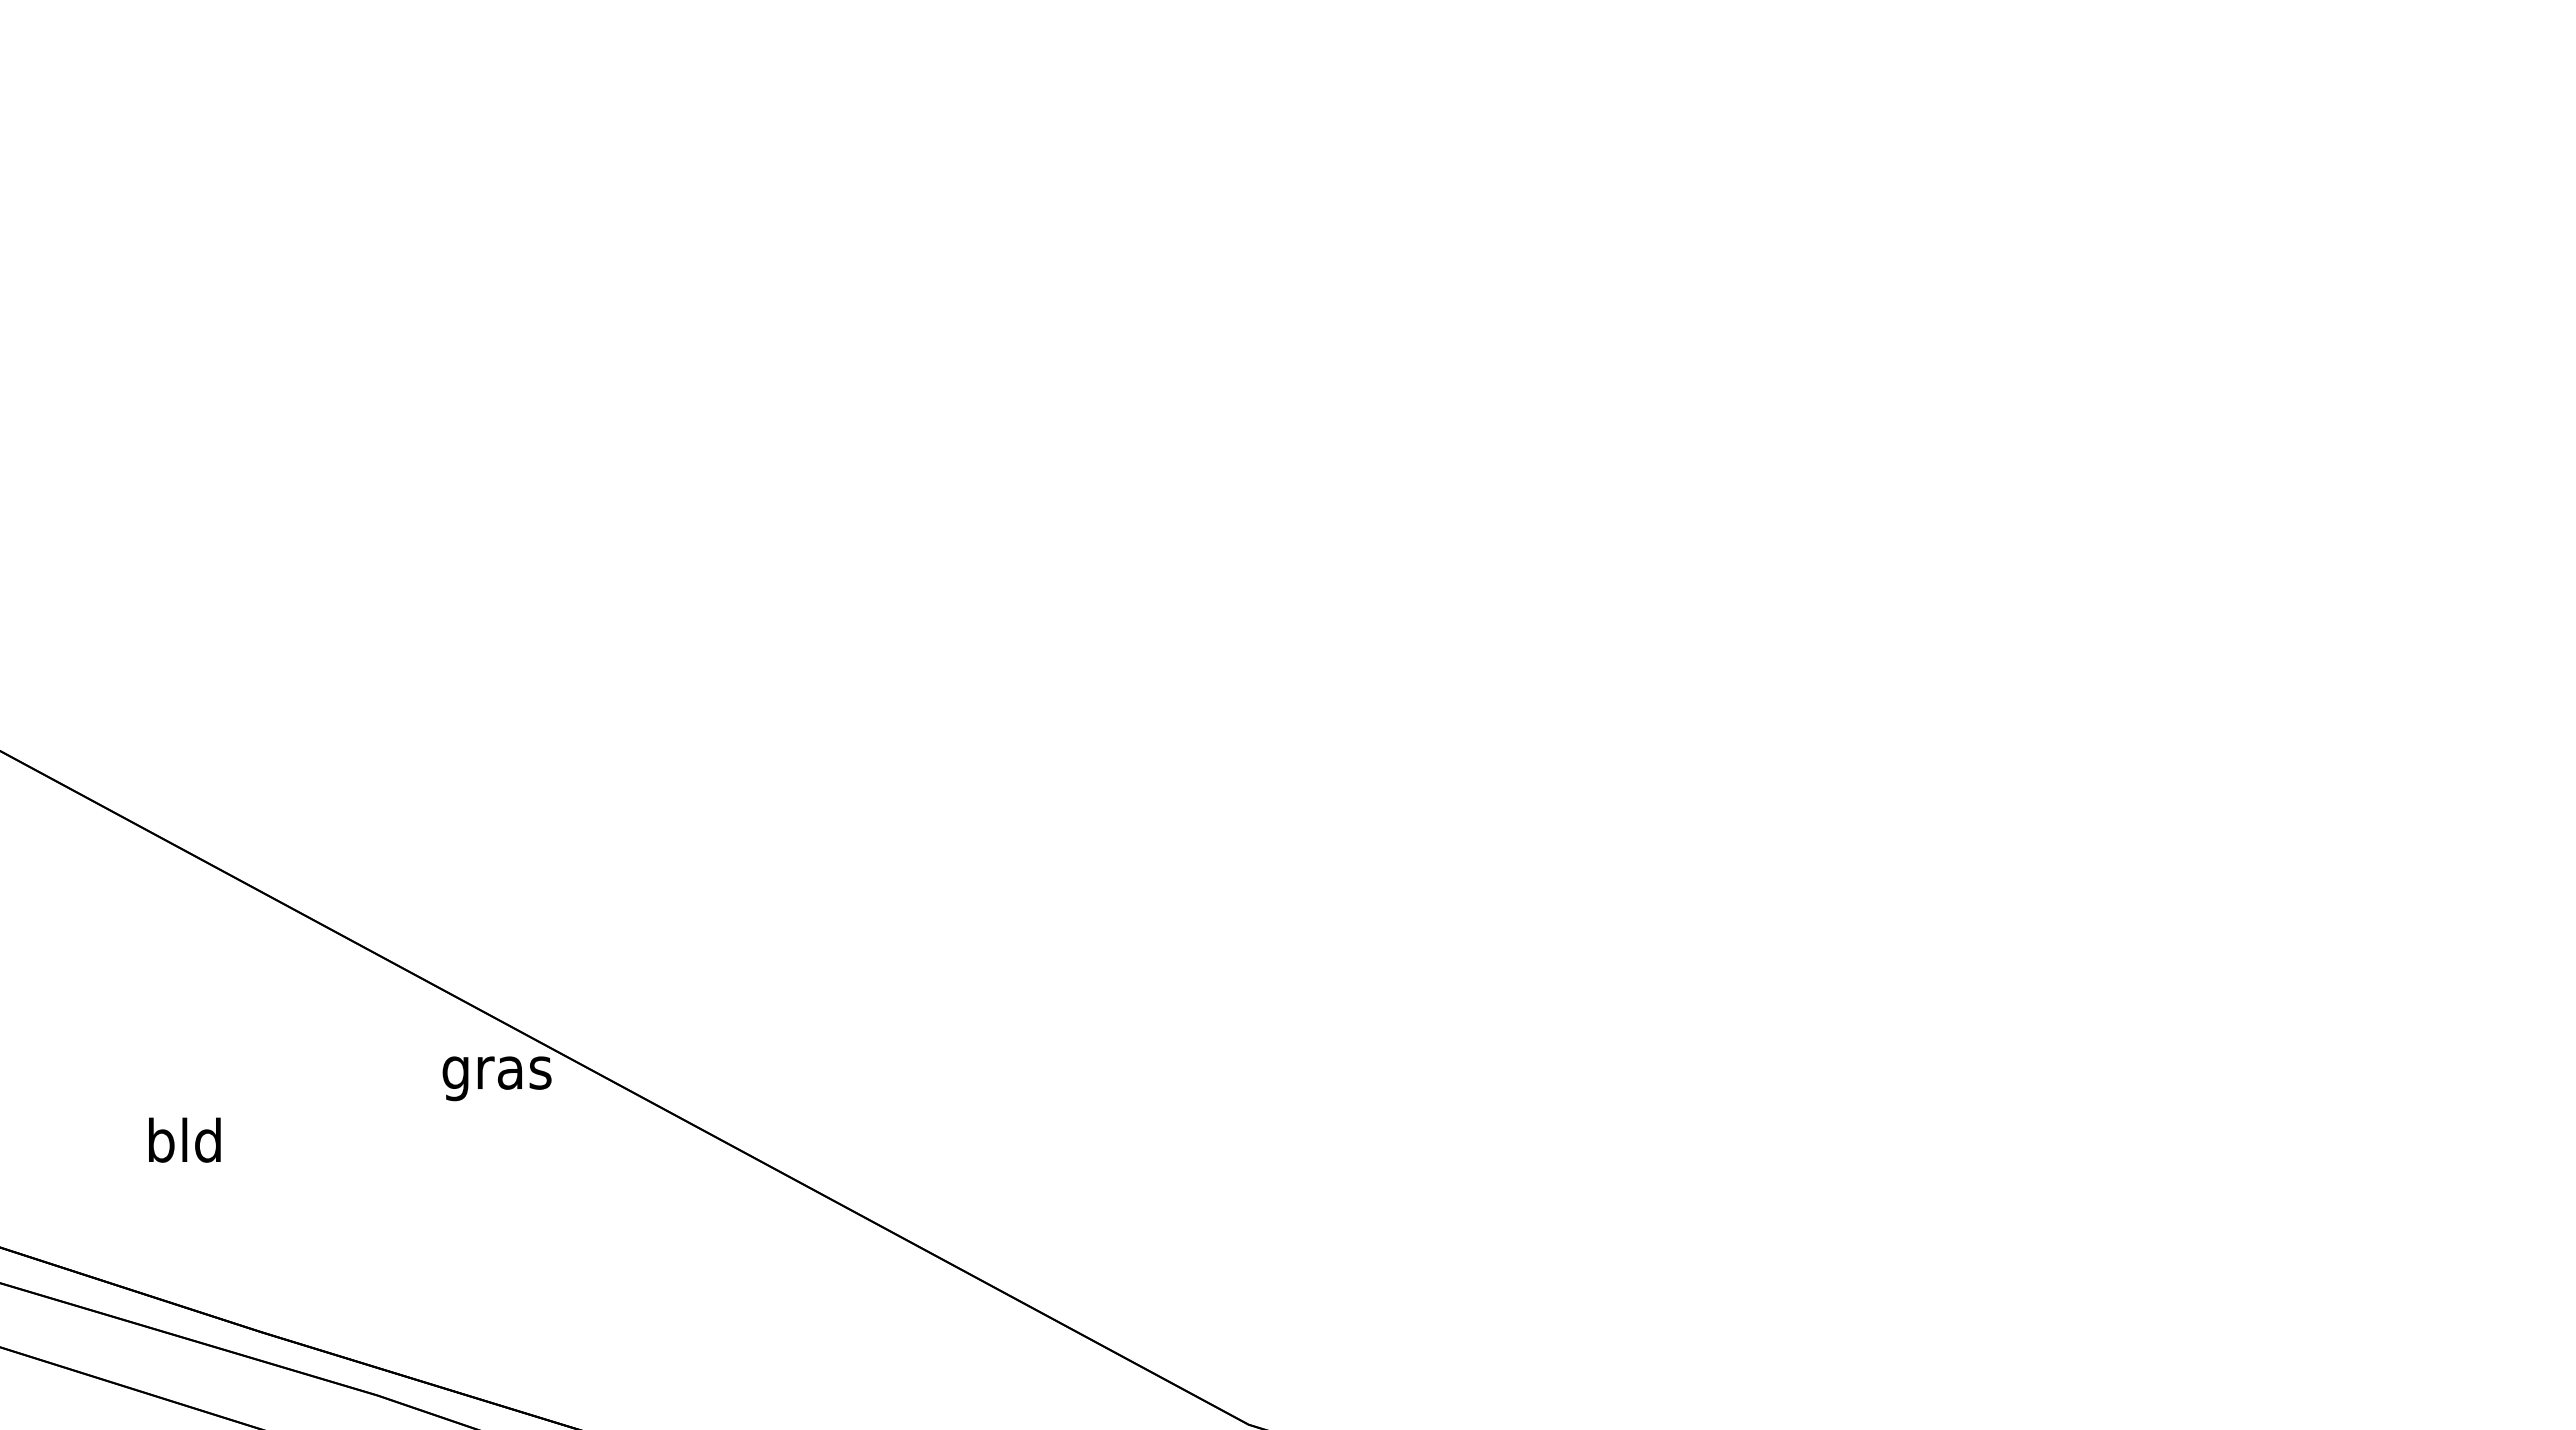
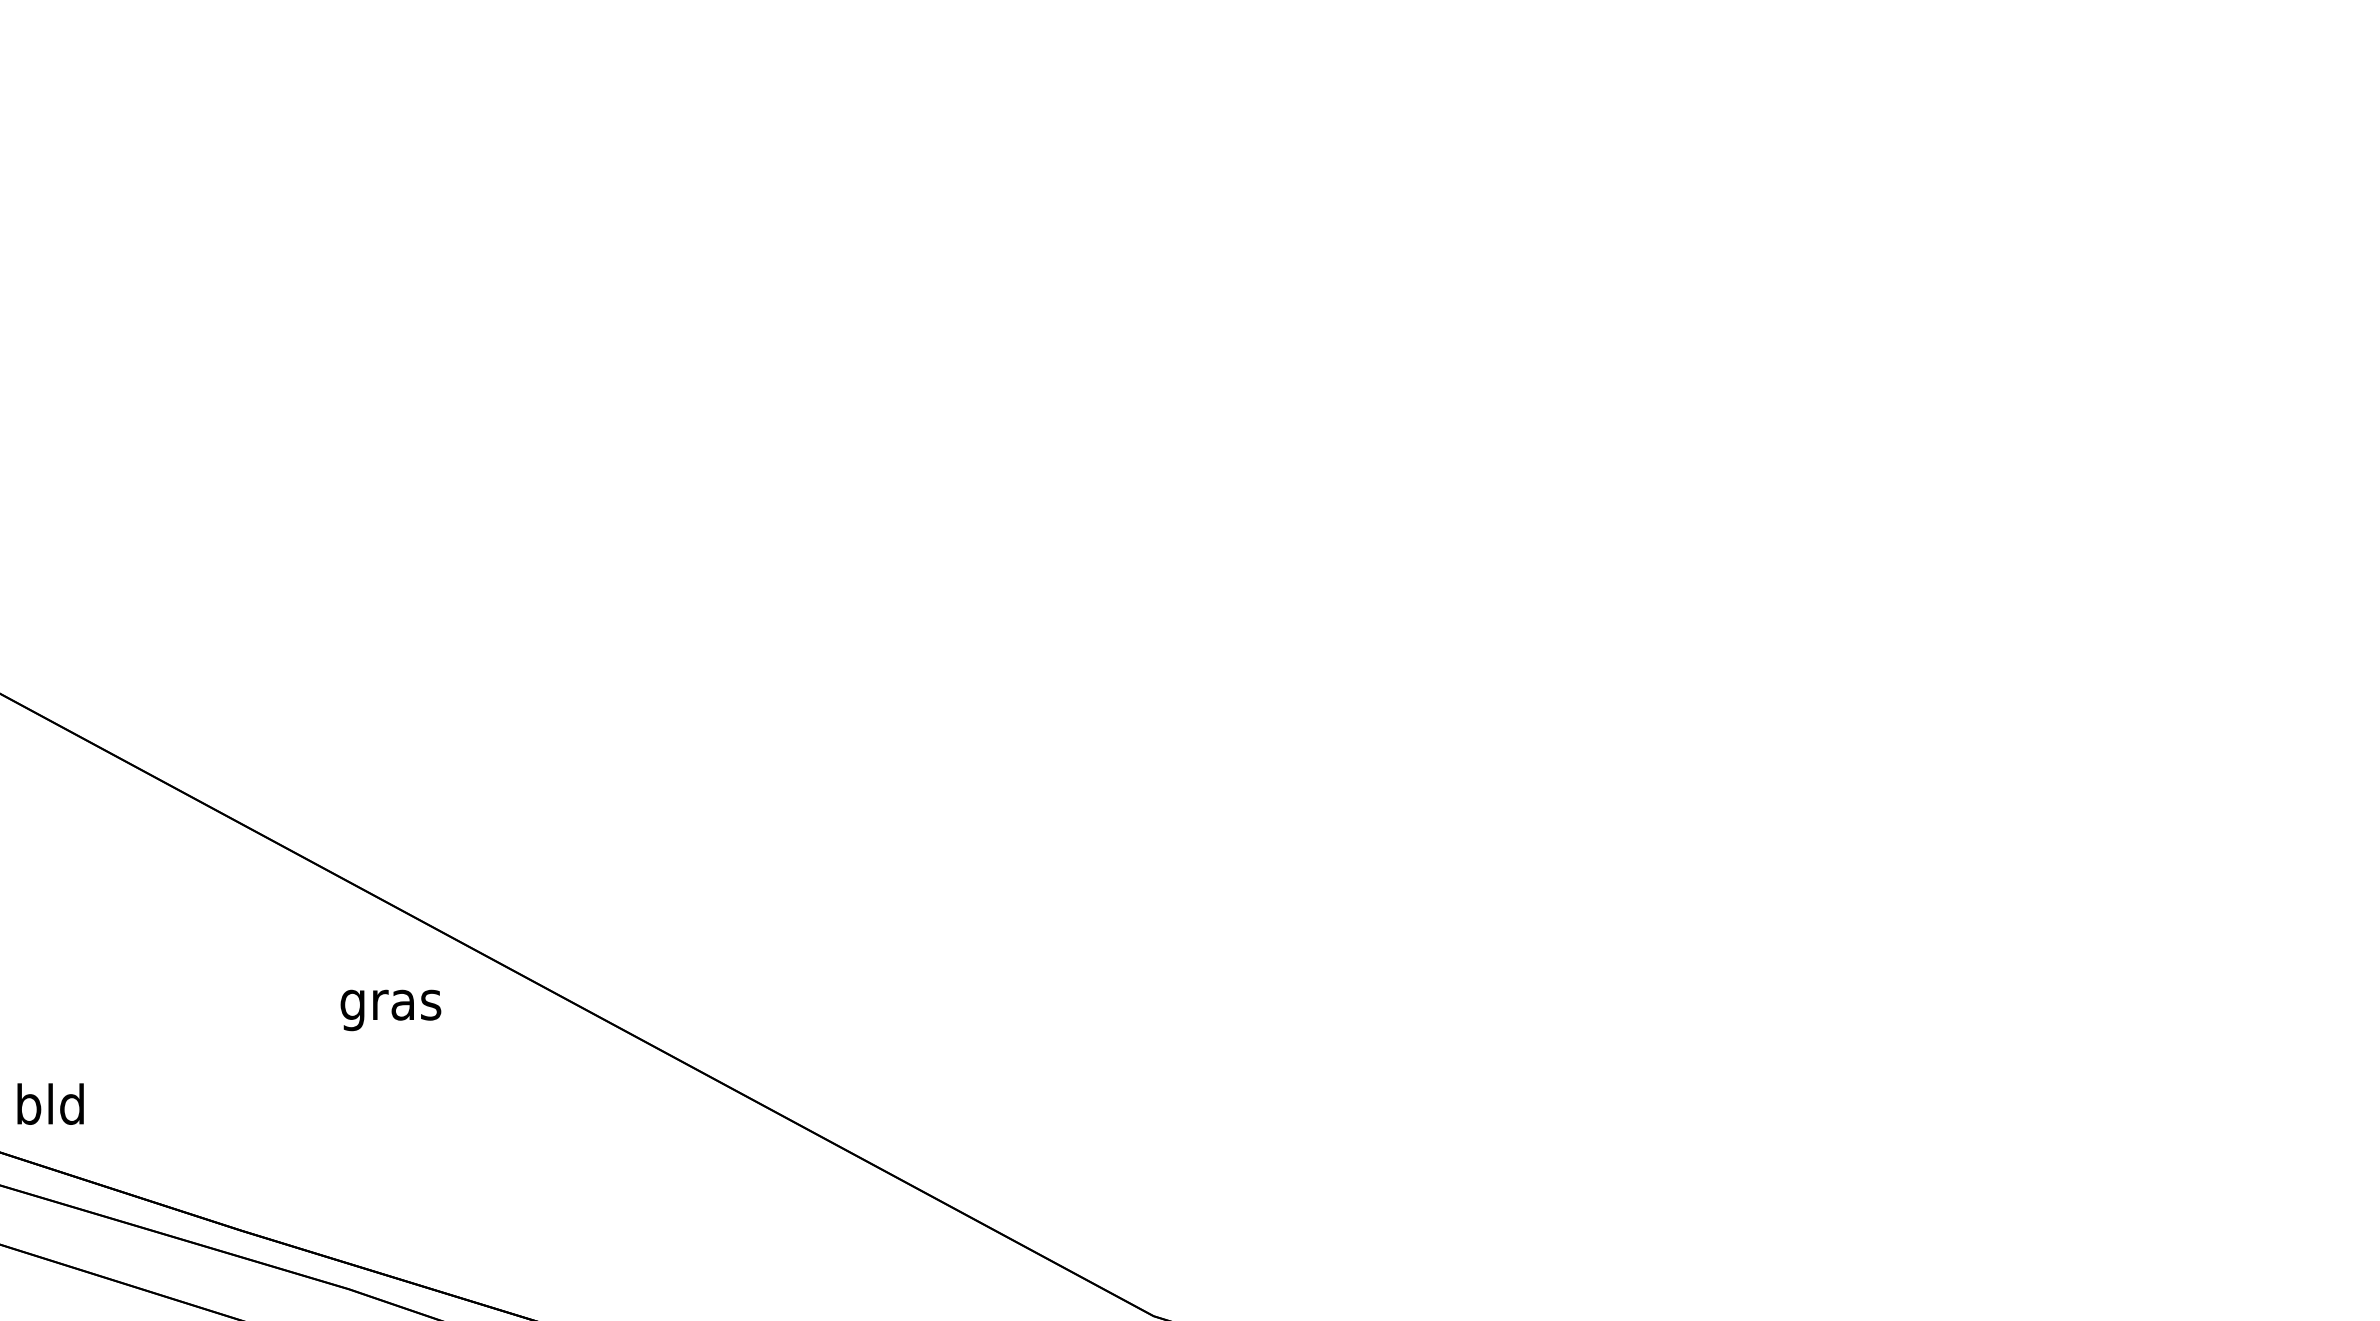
text: (496, 1078) -> (390, 1010), moved
text: (184, 1139) -> (50, 1103), moved

